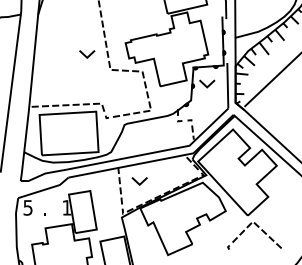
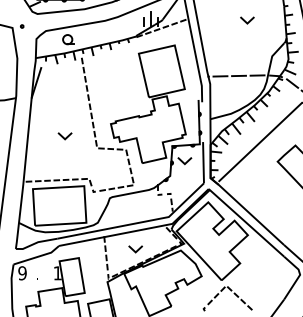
line: (85, 54) -> (63, 136), moved
line: (138, 181) -> (134, 249), moved
text: (28, 208) -> (22, 273), 5 -> 9

